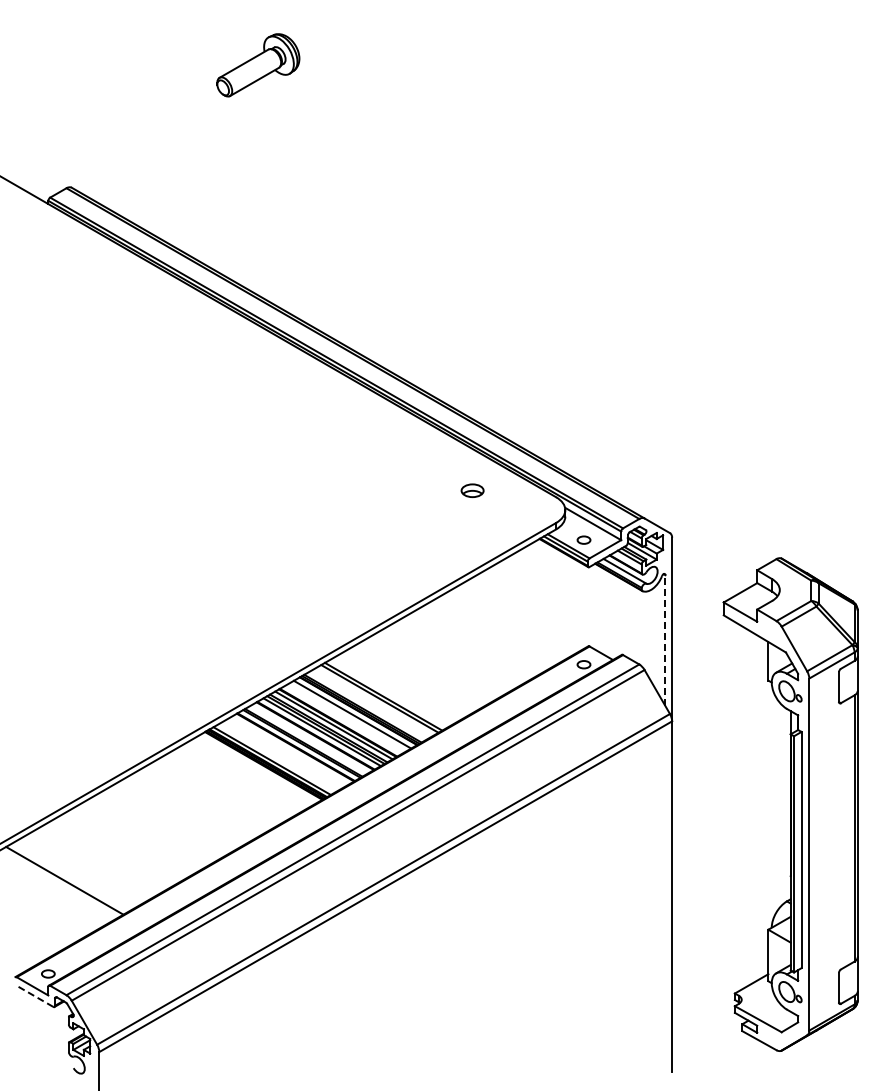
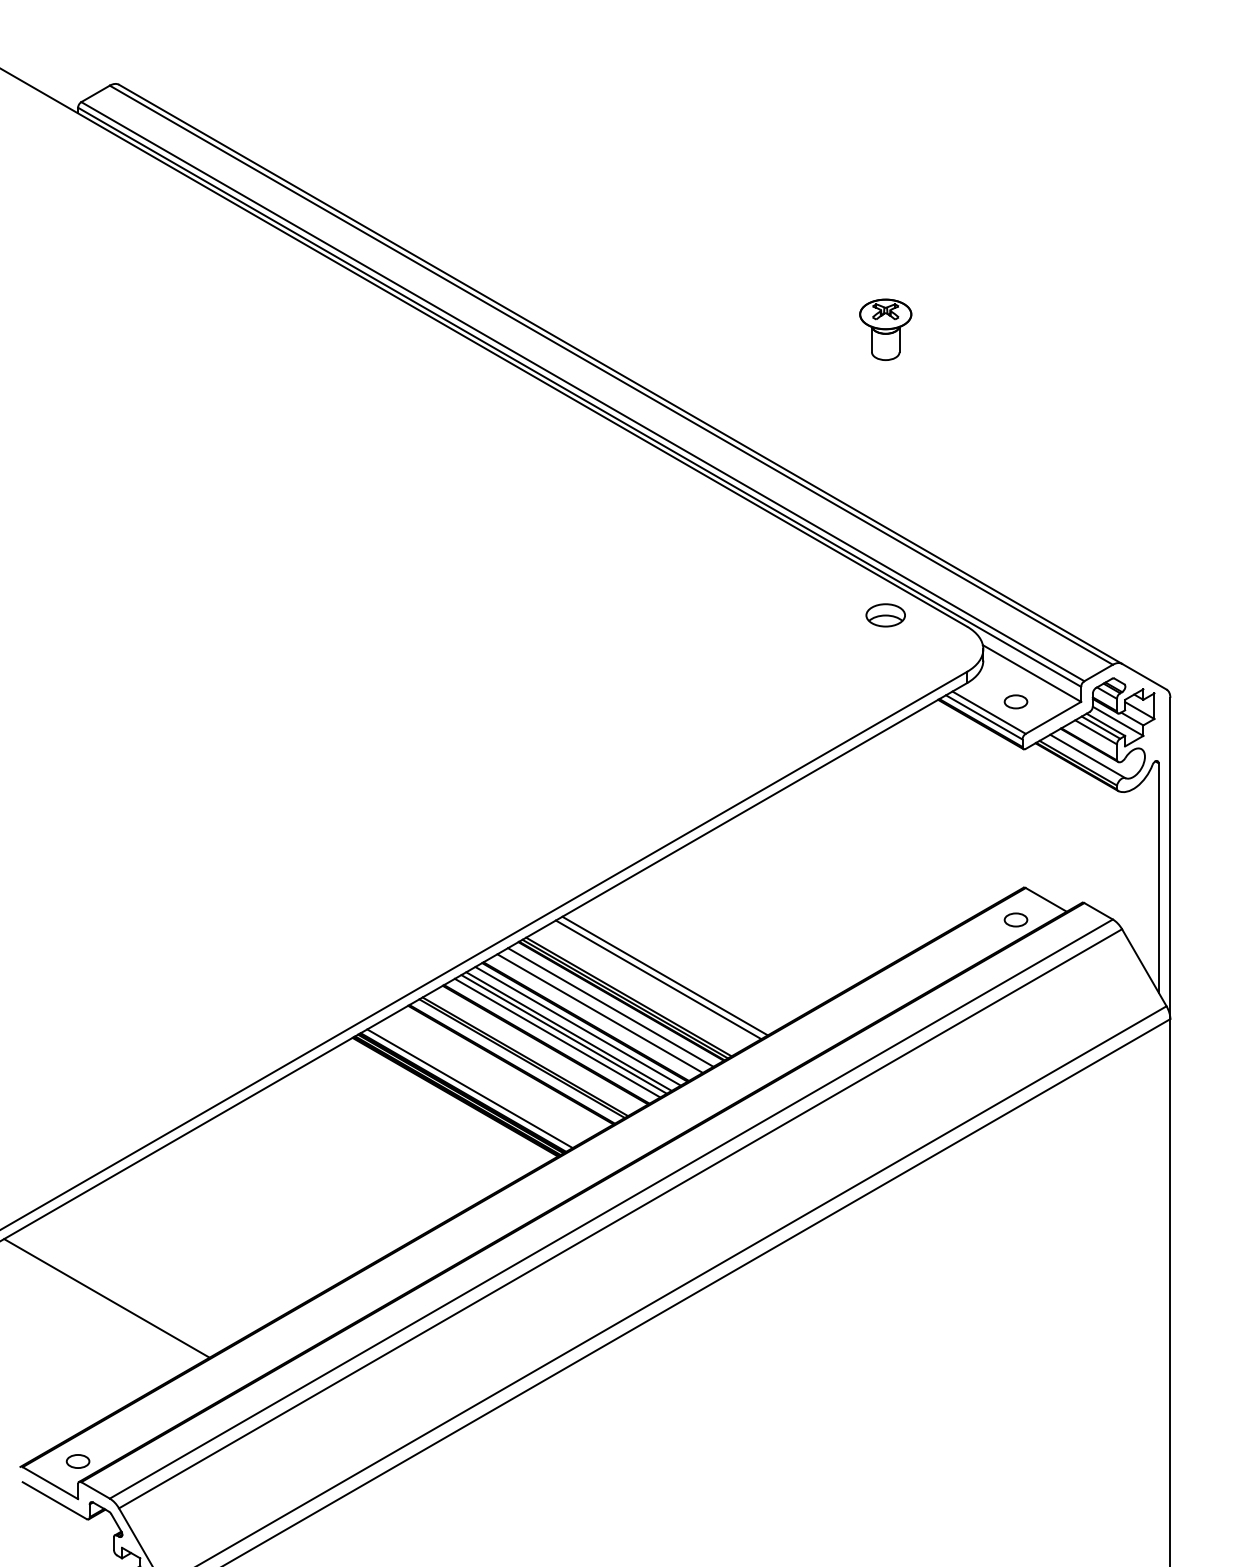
part: (509, 327) -> (885, 329), added
part: (472, 490) -> (885, 614), moved
line: (665, 640) -> (1158, 877), dashed -> solid
line: (346, 718) -> (600, 1014), added
line: (34, 996) -> (53, 1500), dashed -> solid

